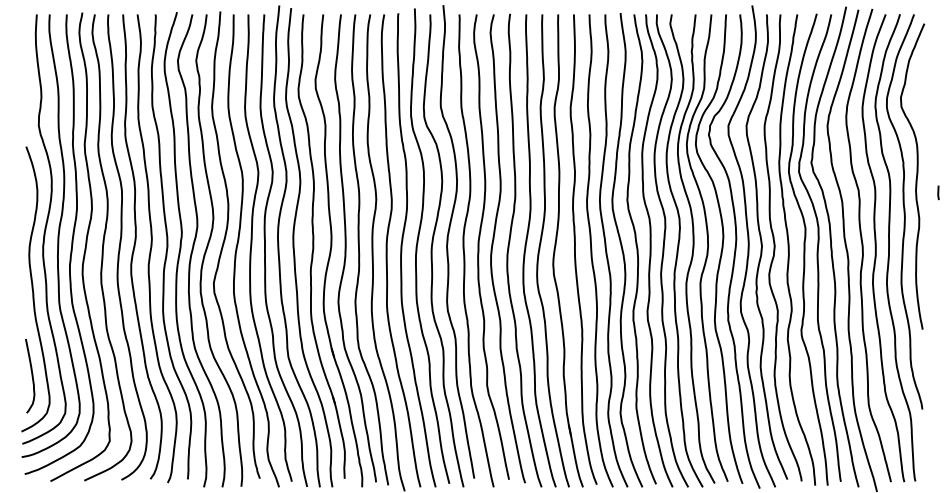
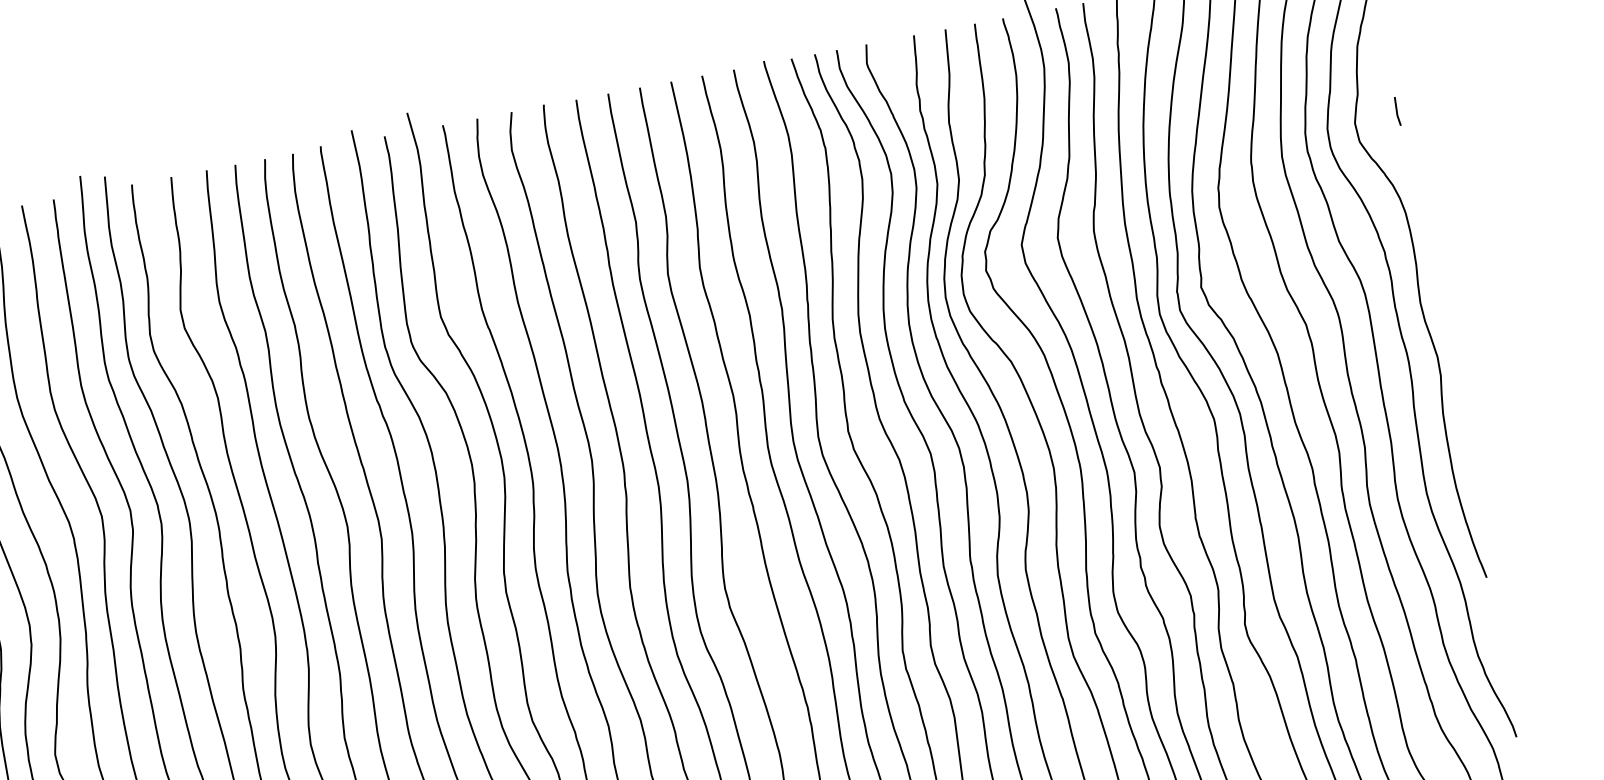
line: (938, 192) -> (1397, 110), moved

